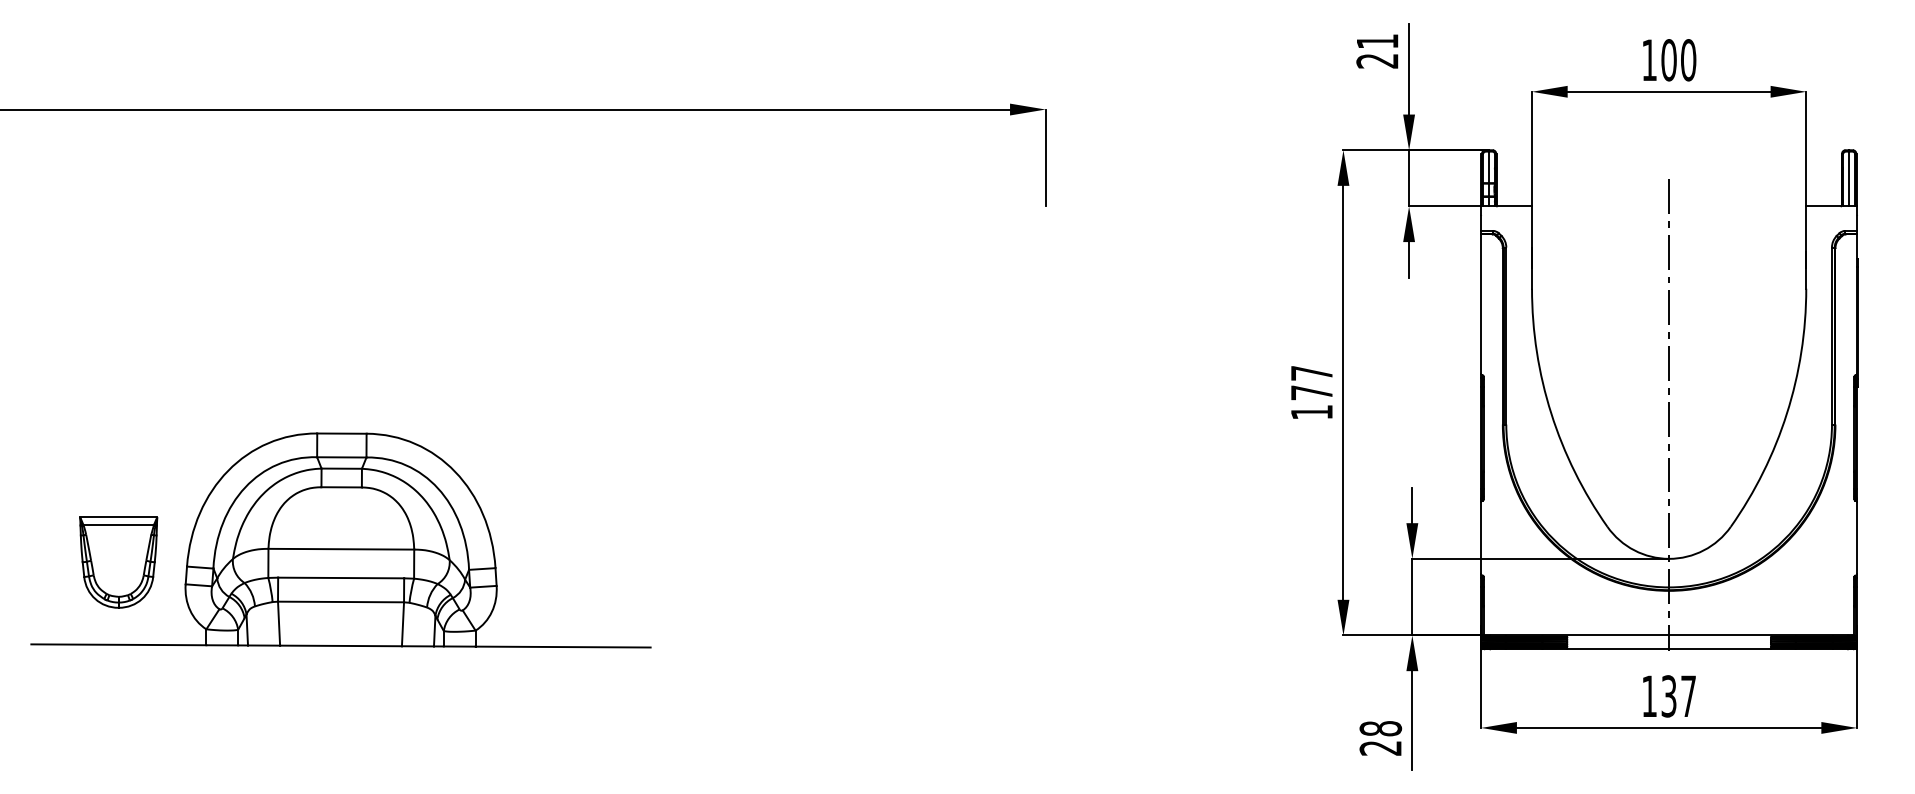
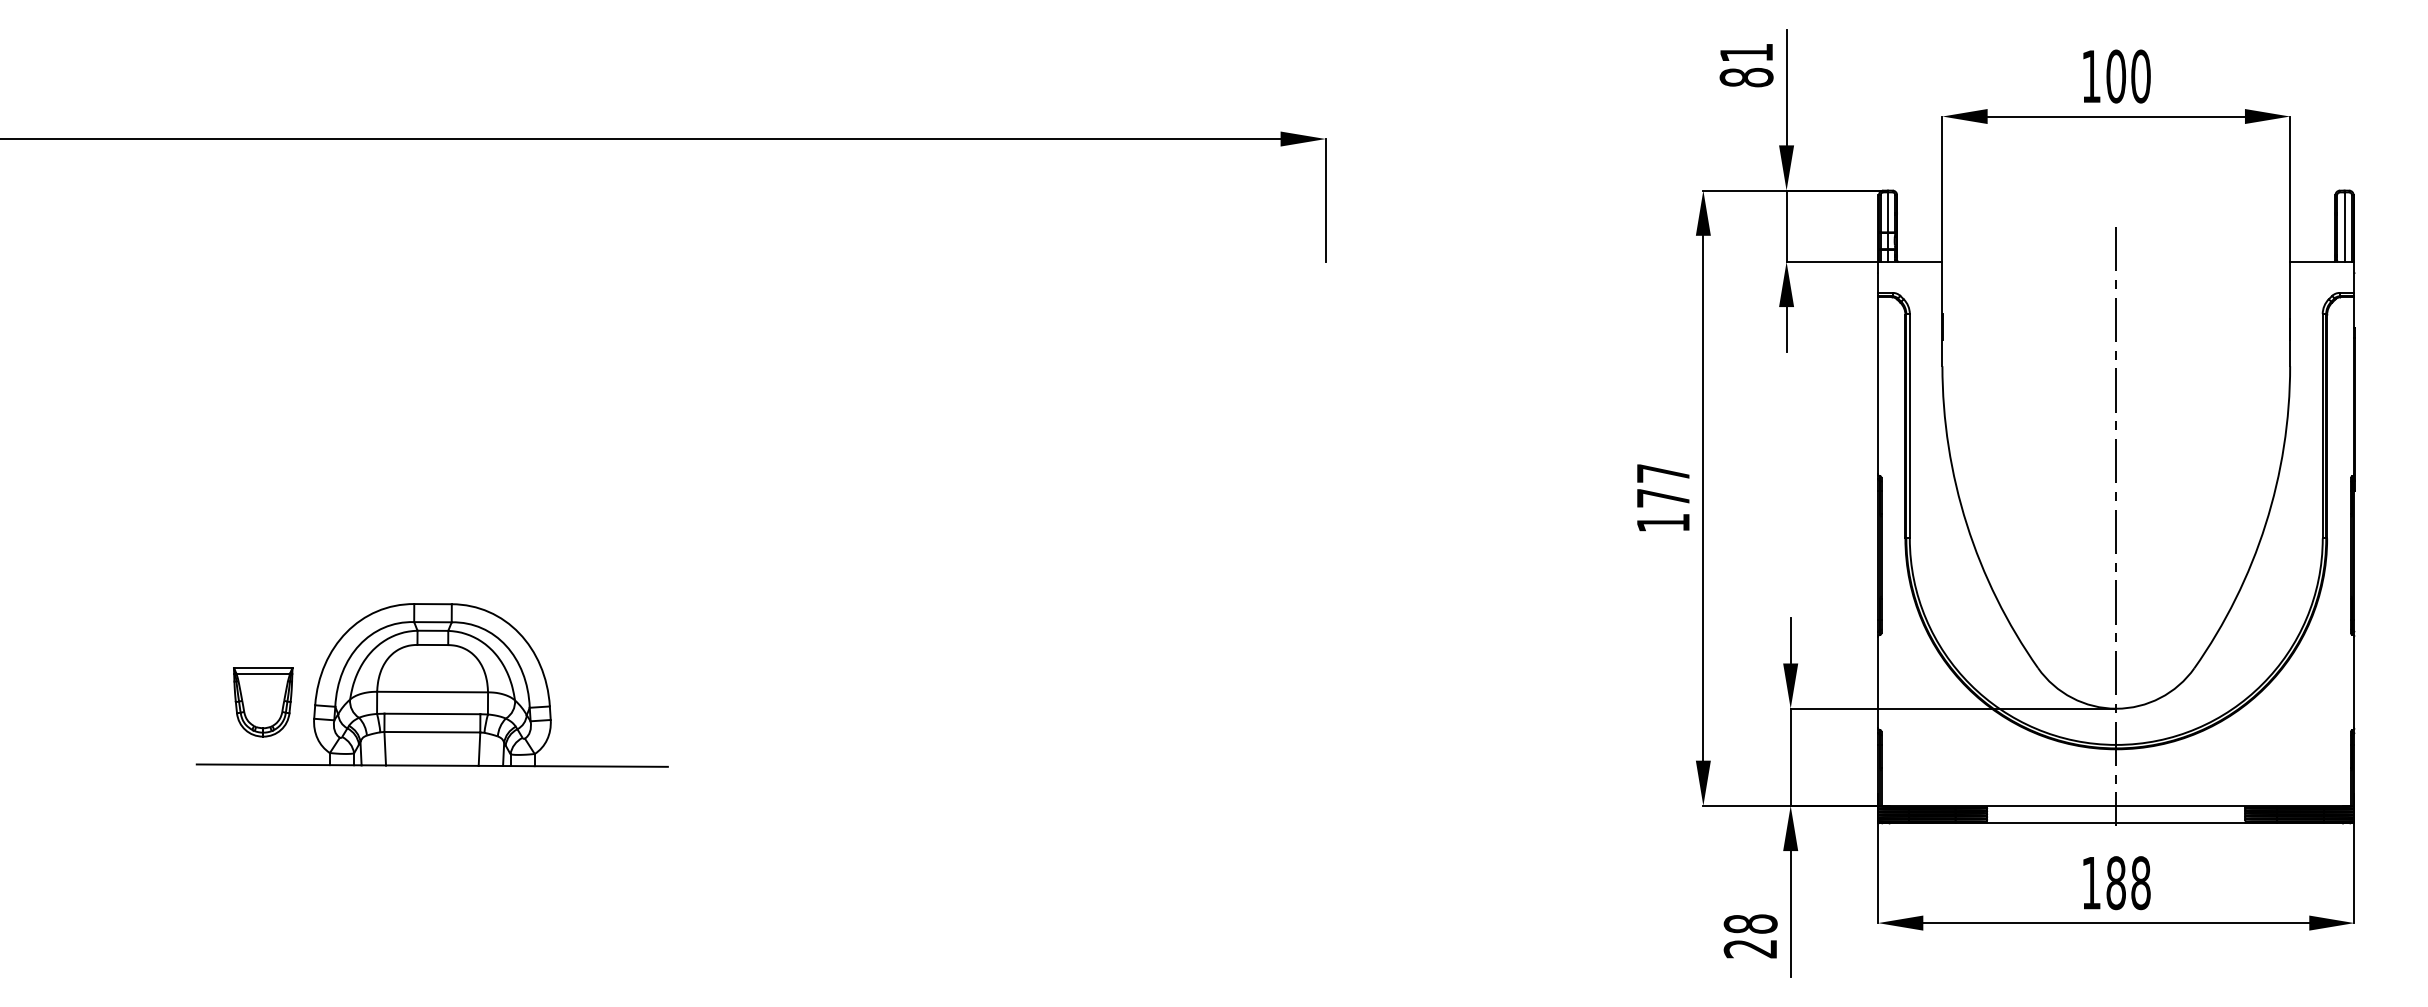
text: (1377, 60) -> (1746, 76), 21 -> 81
part: (340, 540) -> (431, 685), size x0.6
text: (1678, 696) -> (2128, 883), 137 -> 188

